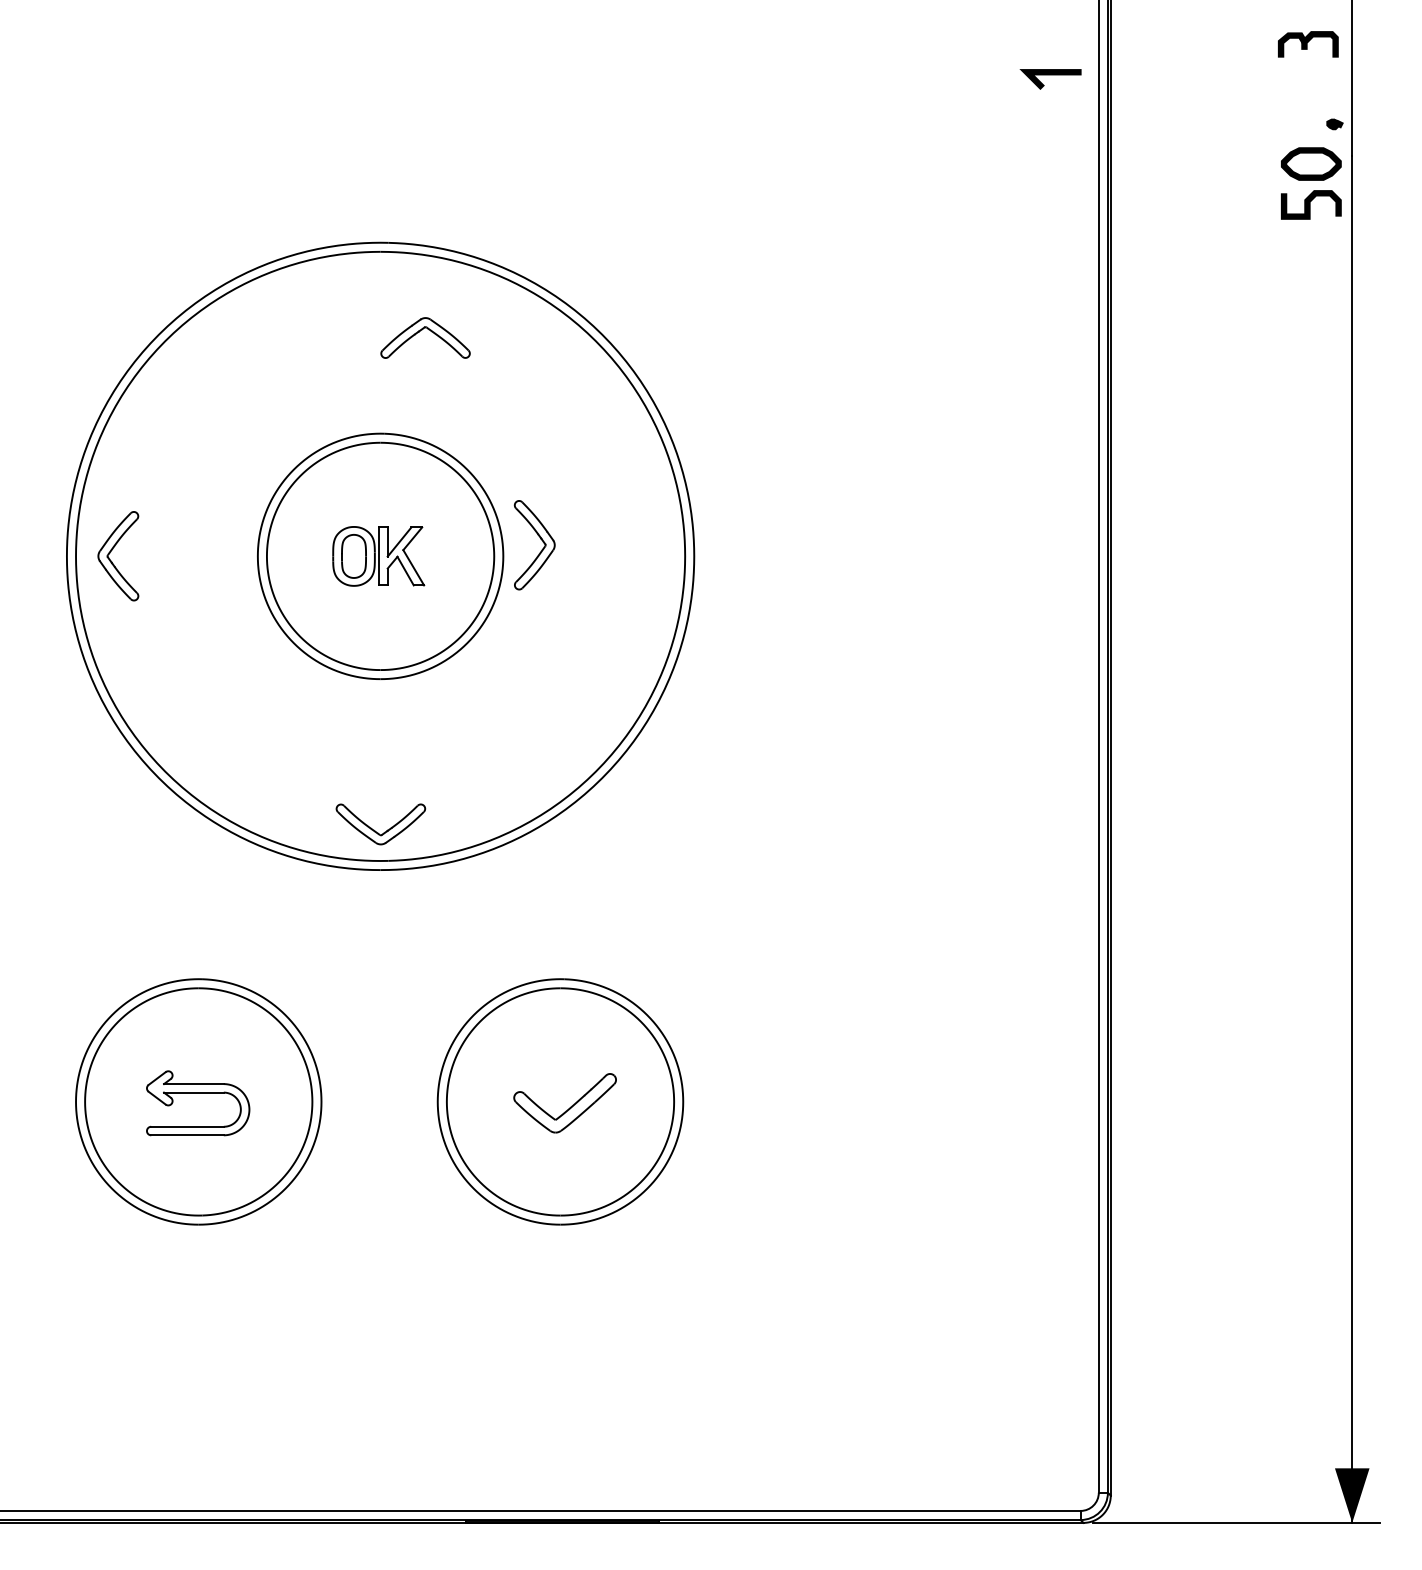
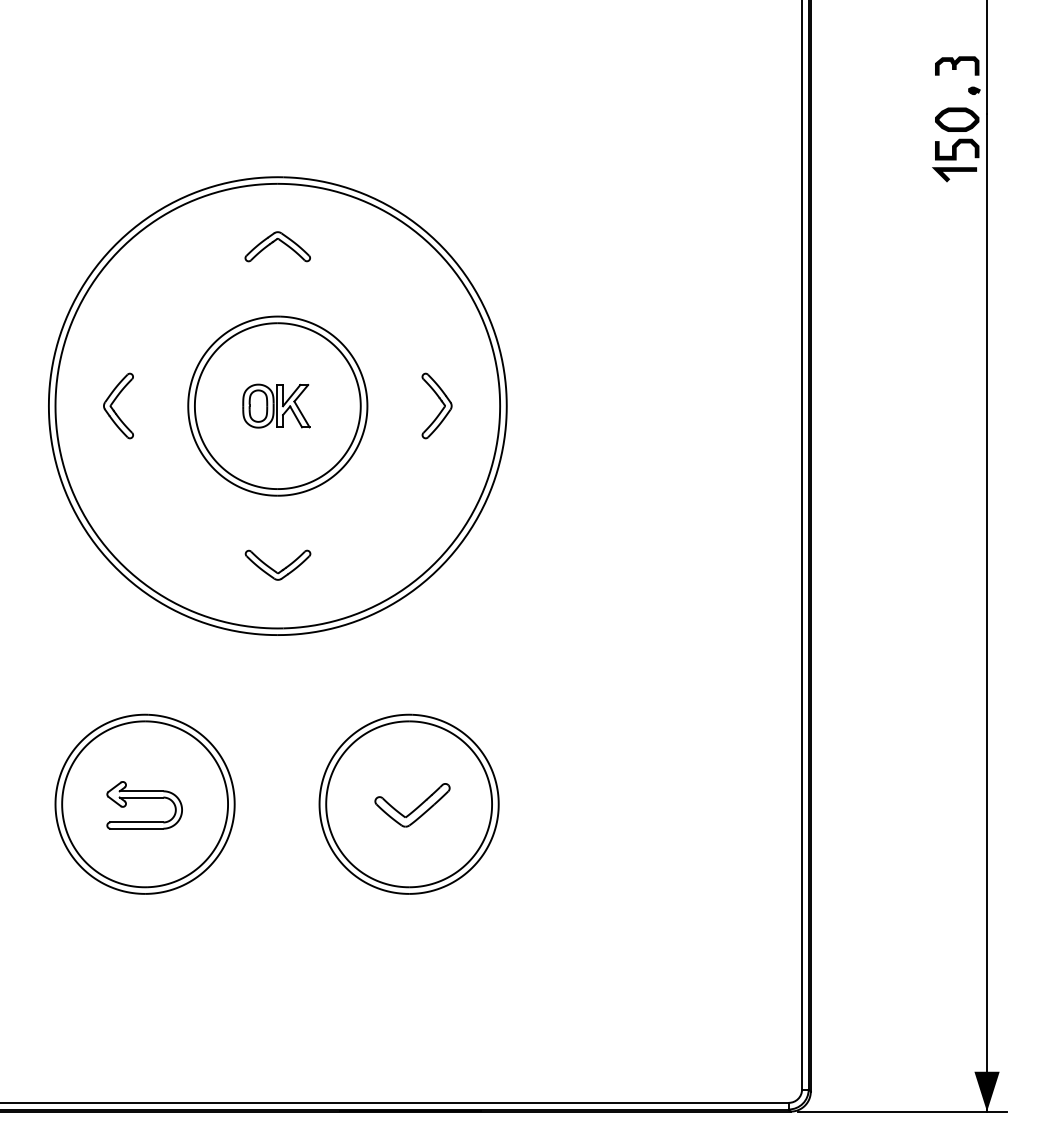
part: (1308, 44) -> (957, 66), moved
line: (1050, 75) -> (954, 171), moved
part: (422, 330) -> (275, 241), moved
part: (541, 549) -> (441, 409), moved
part: (112, 561) -> (114, 409), moved
part: (375, 830) -> (274, 569), moved

